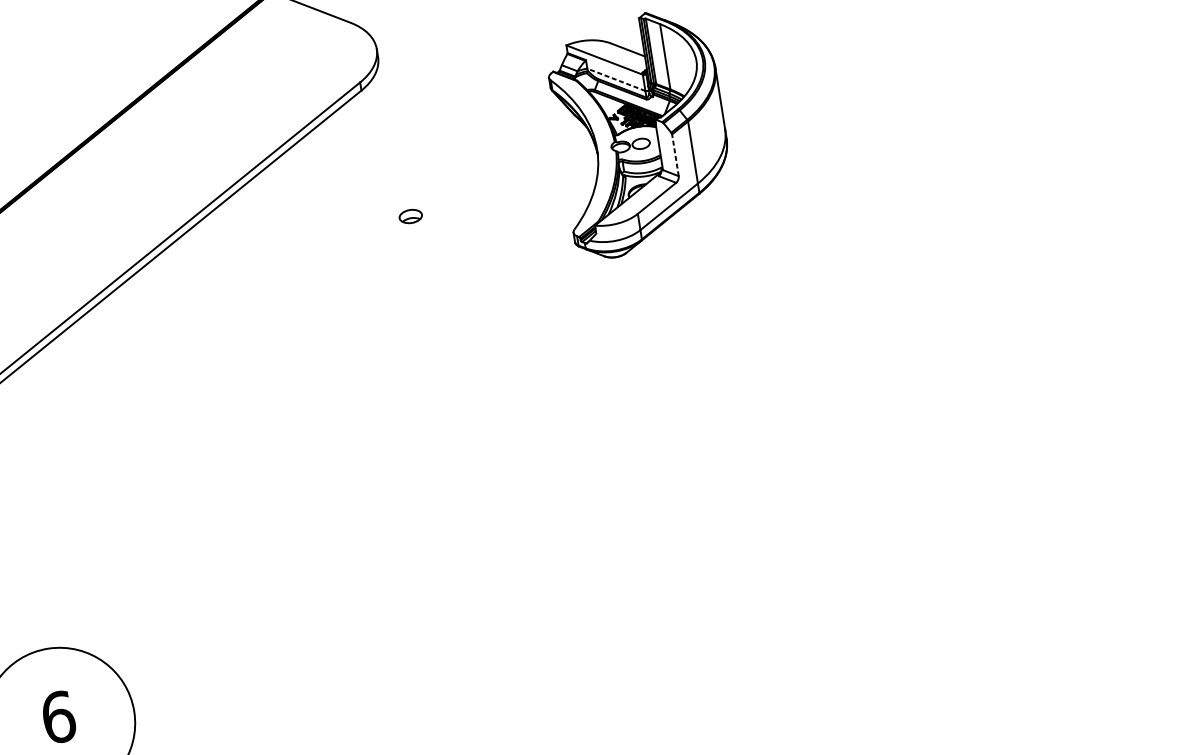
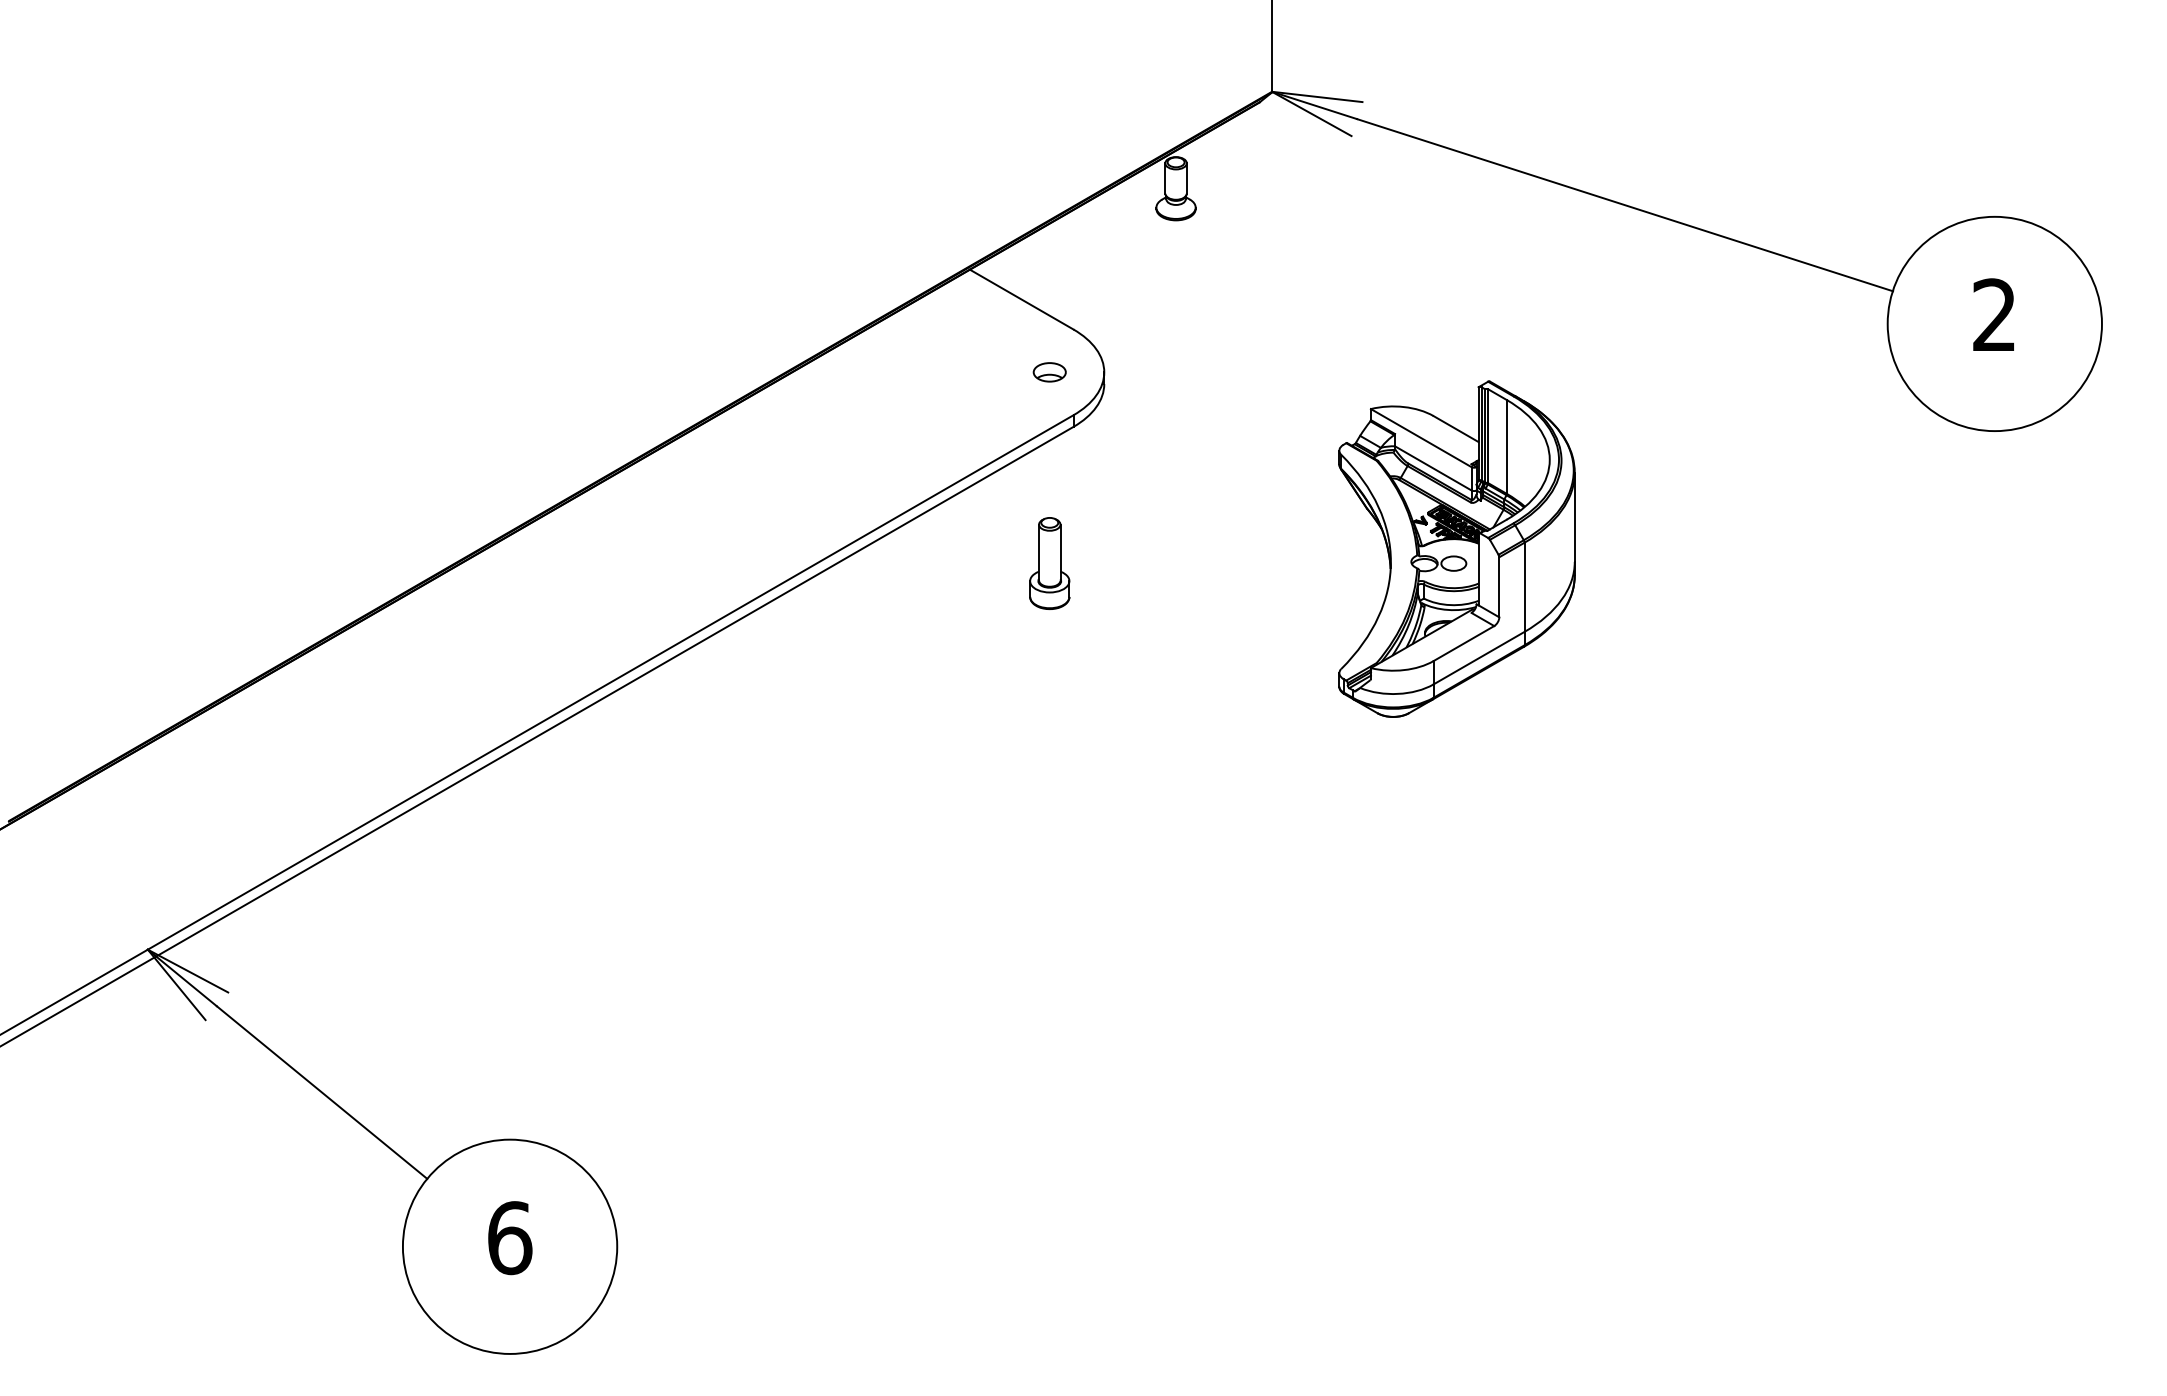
line: (615, 79) -> (1432, 468), dashed -> solid
line: (675, 154) -> (1499, 586), dashed -> solid
part: (359, 188) -> (1049, 563), added
part: (410, 216) -> (1049, 372), moved

